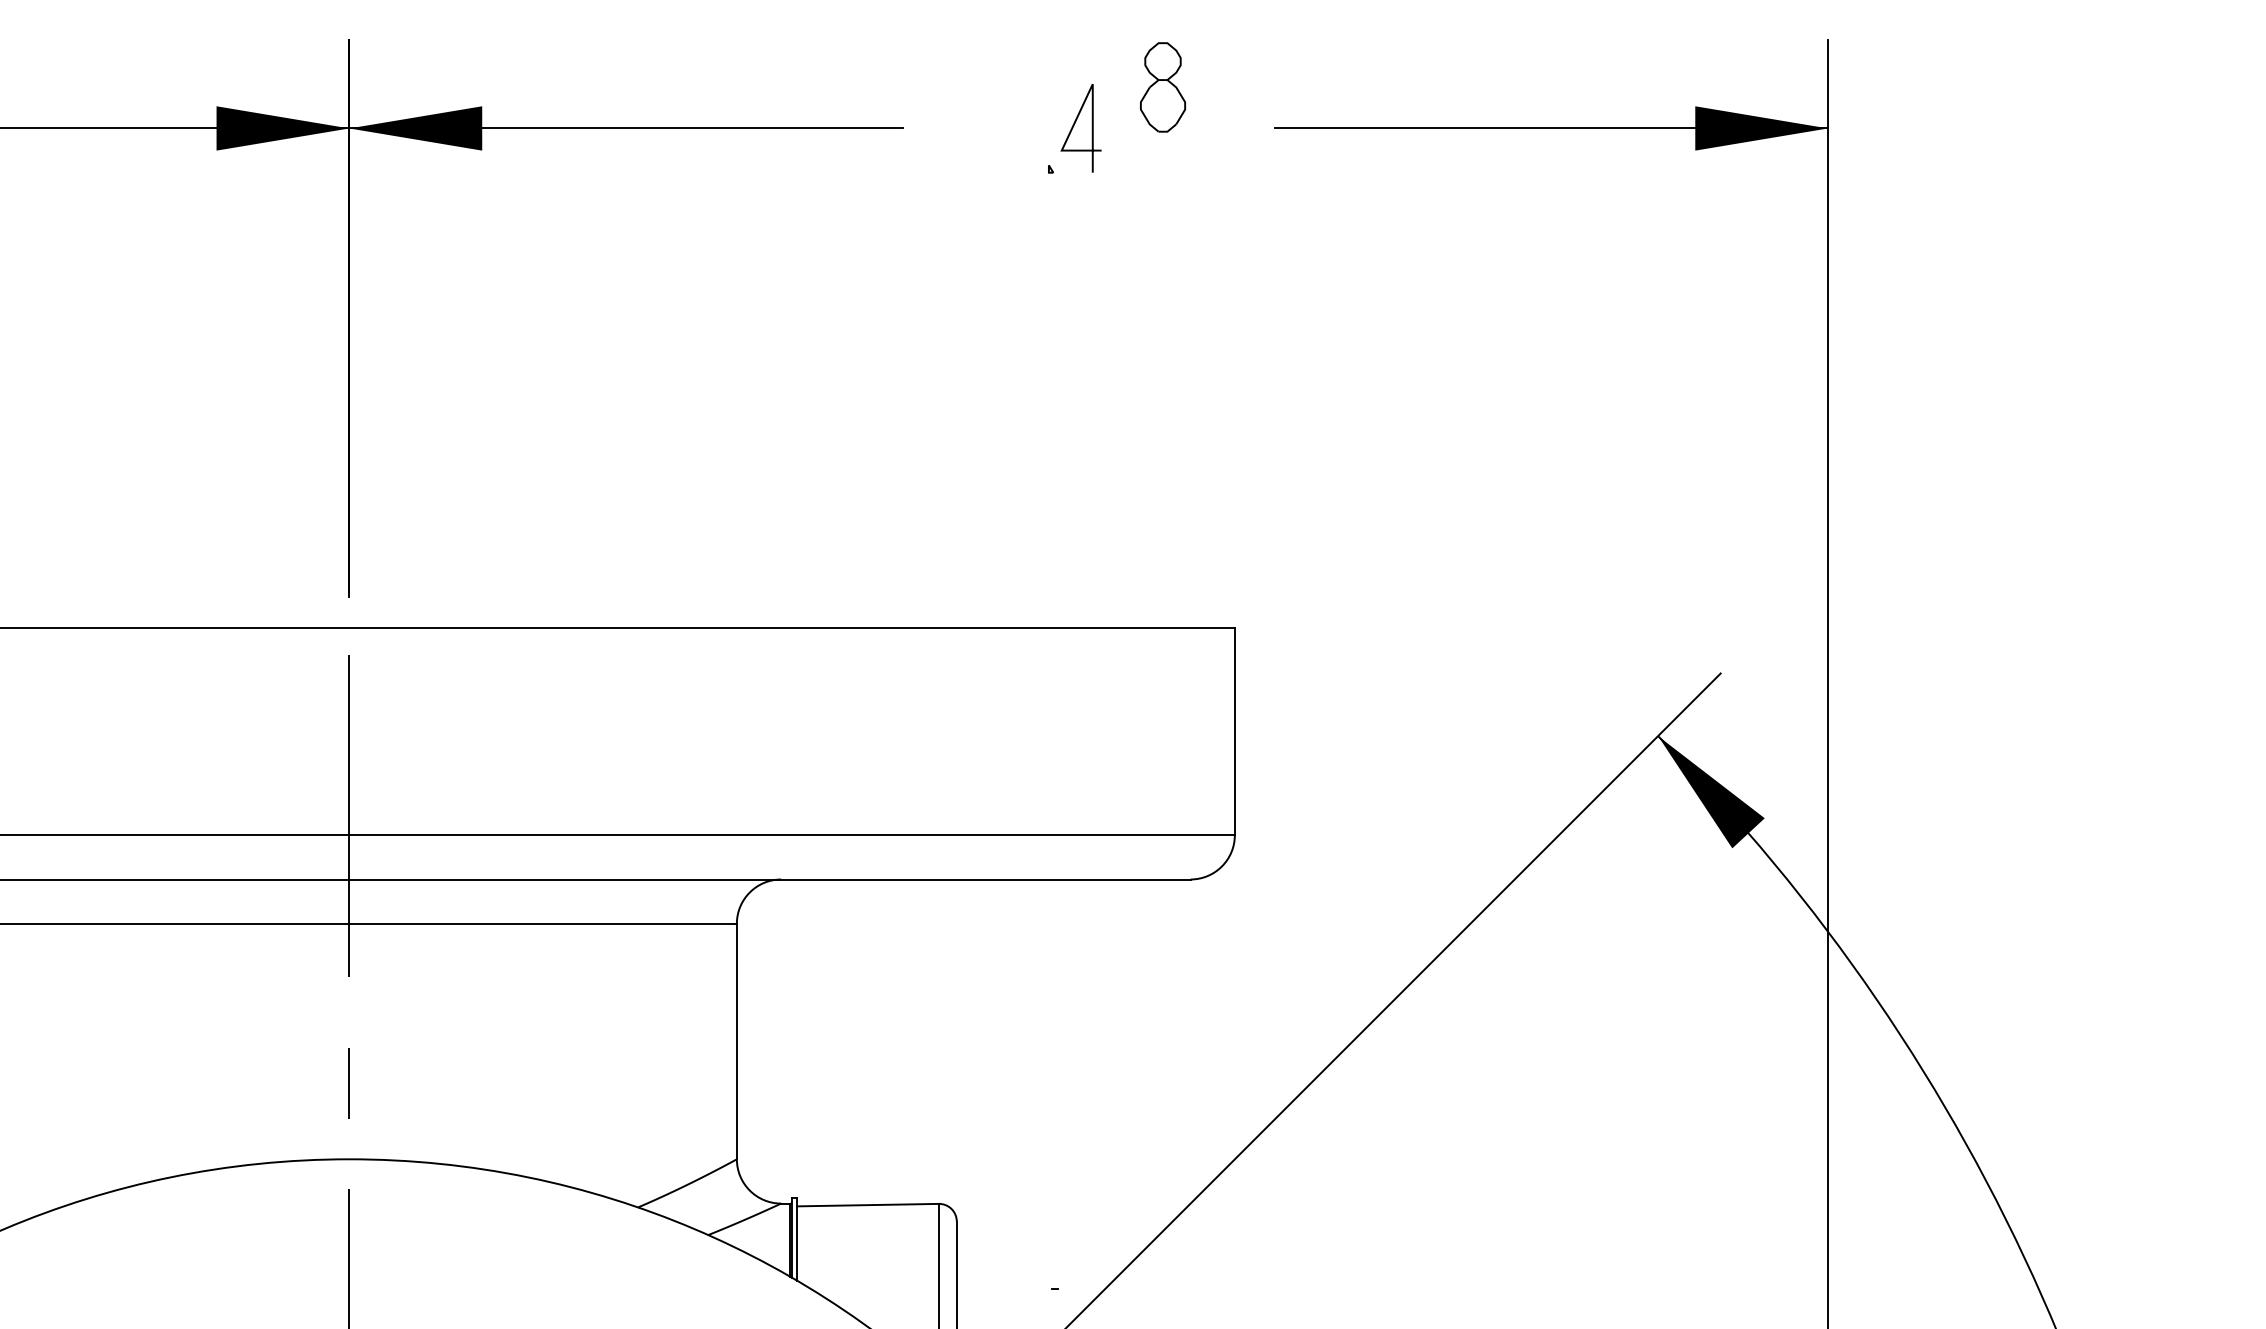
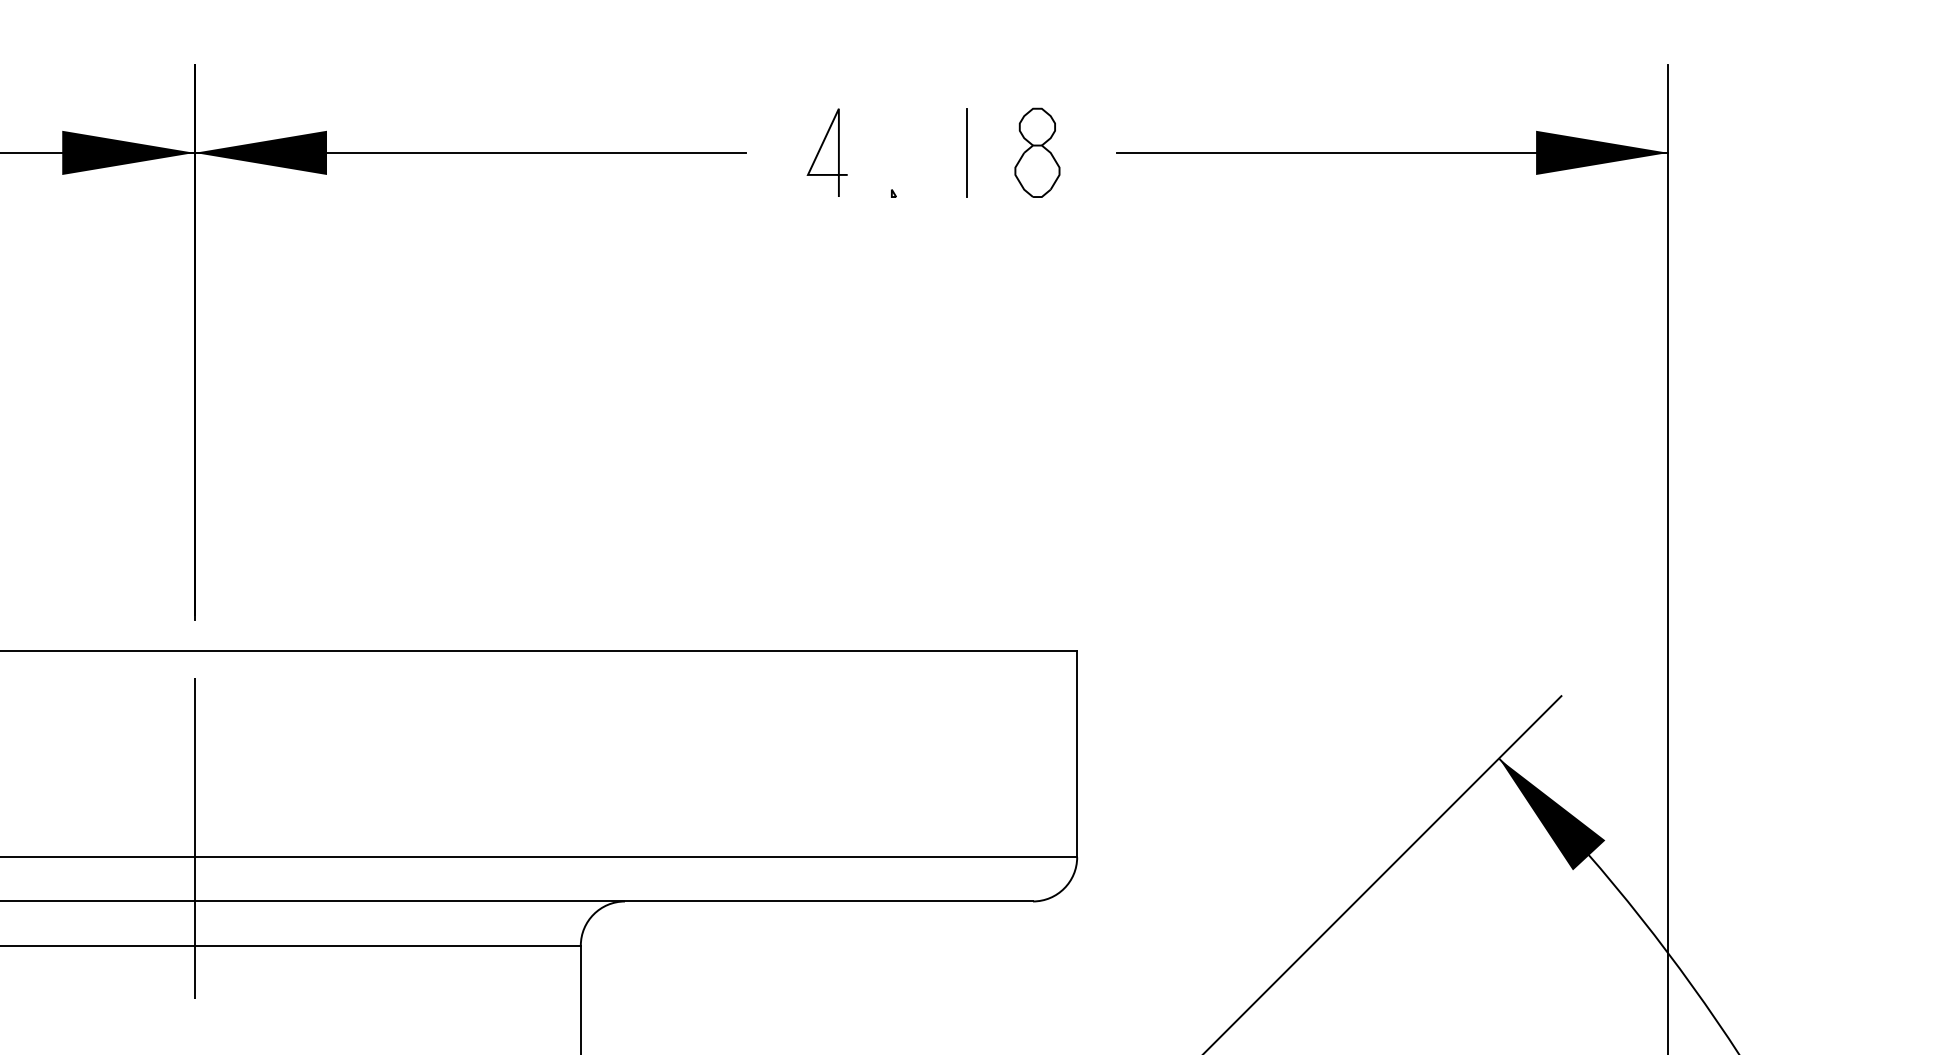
part: (1162, 87) -> (1036, 152), moved
line: (1074, 126) -> (820, 150), moved
line: (1124, 128) -> (967, 152), added

